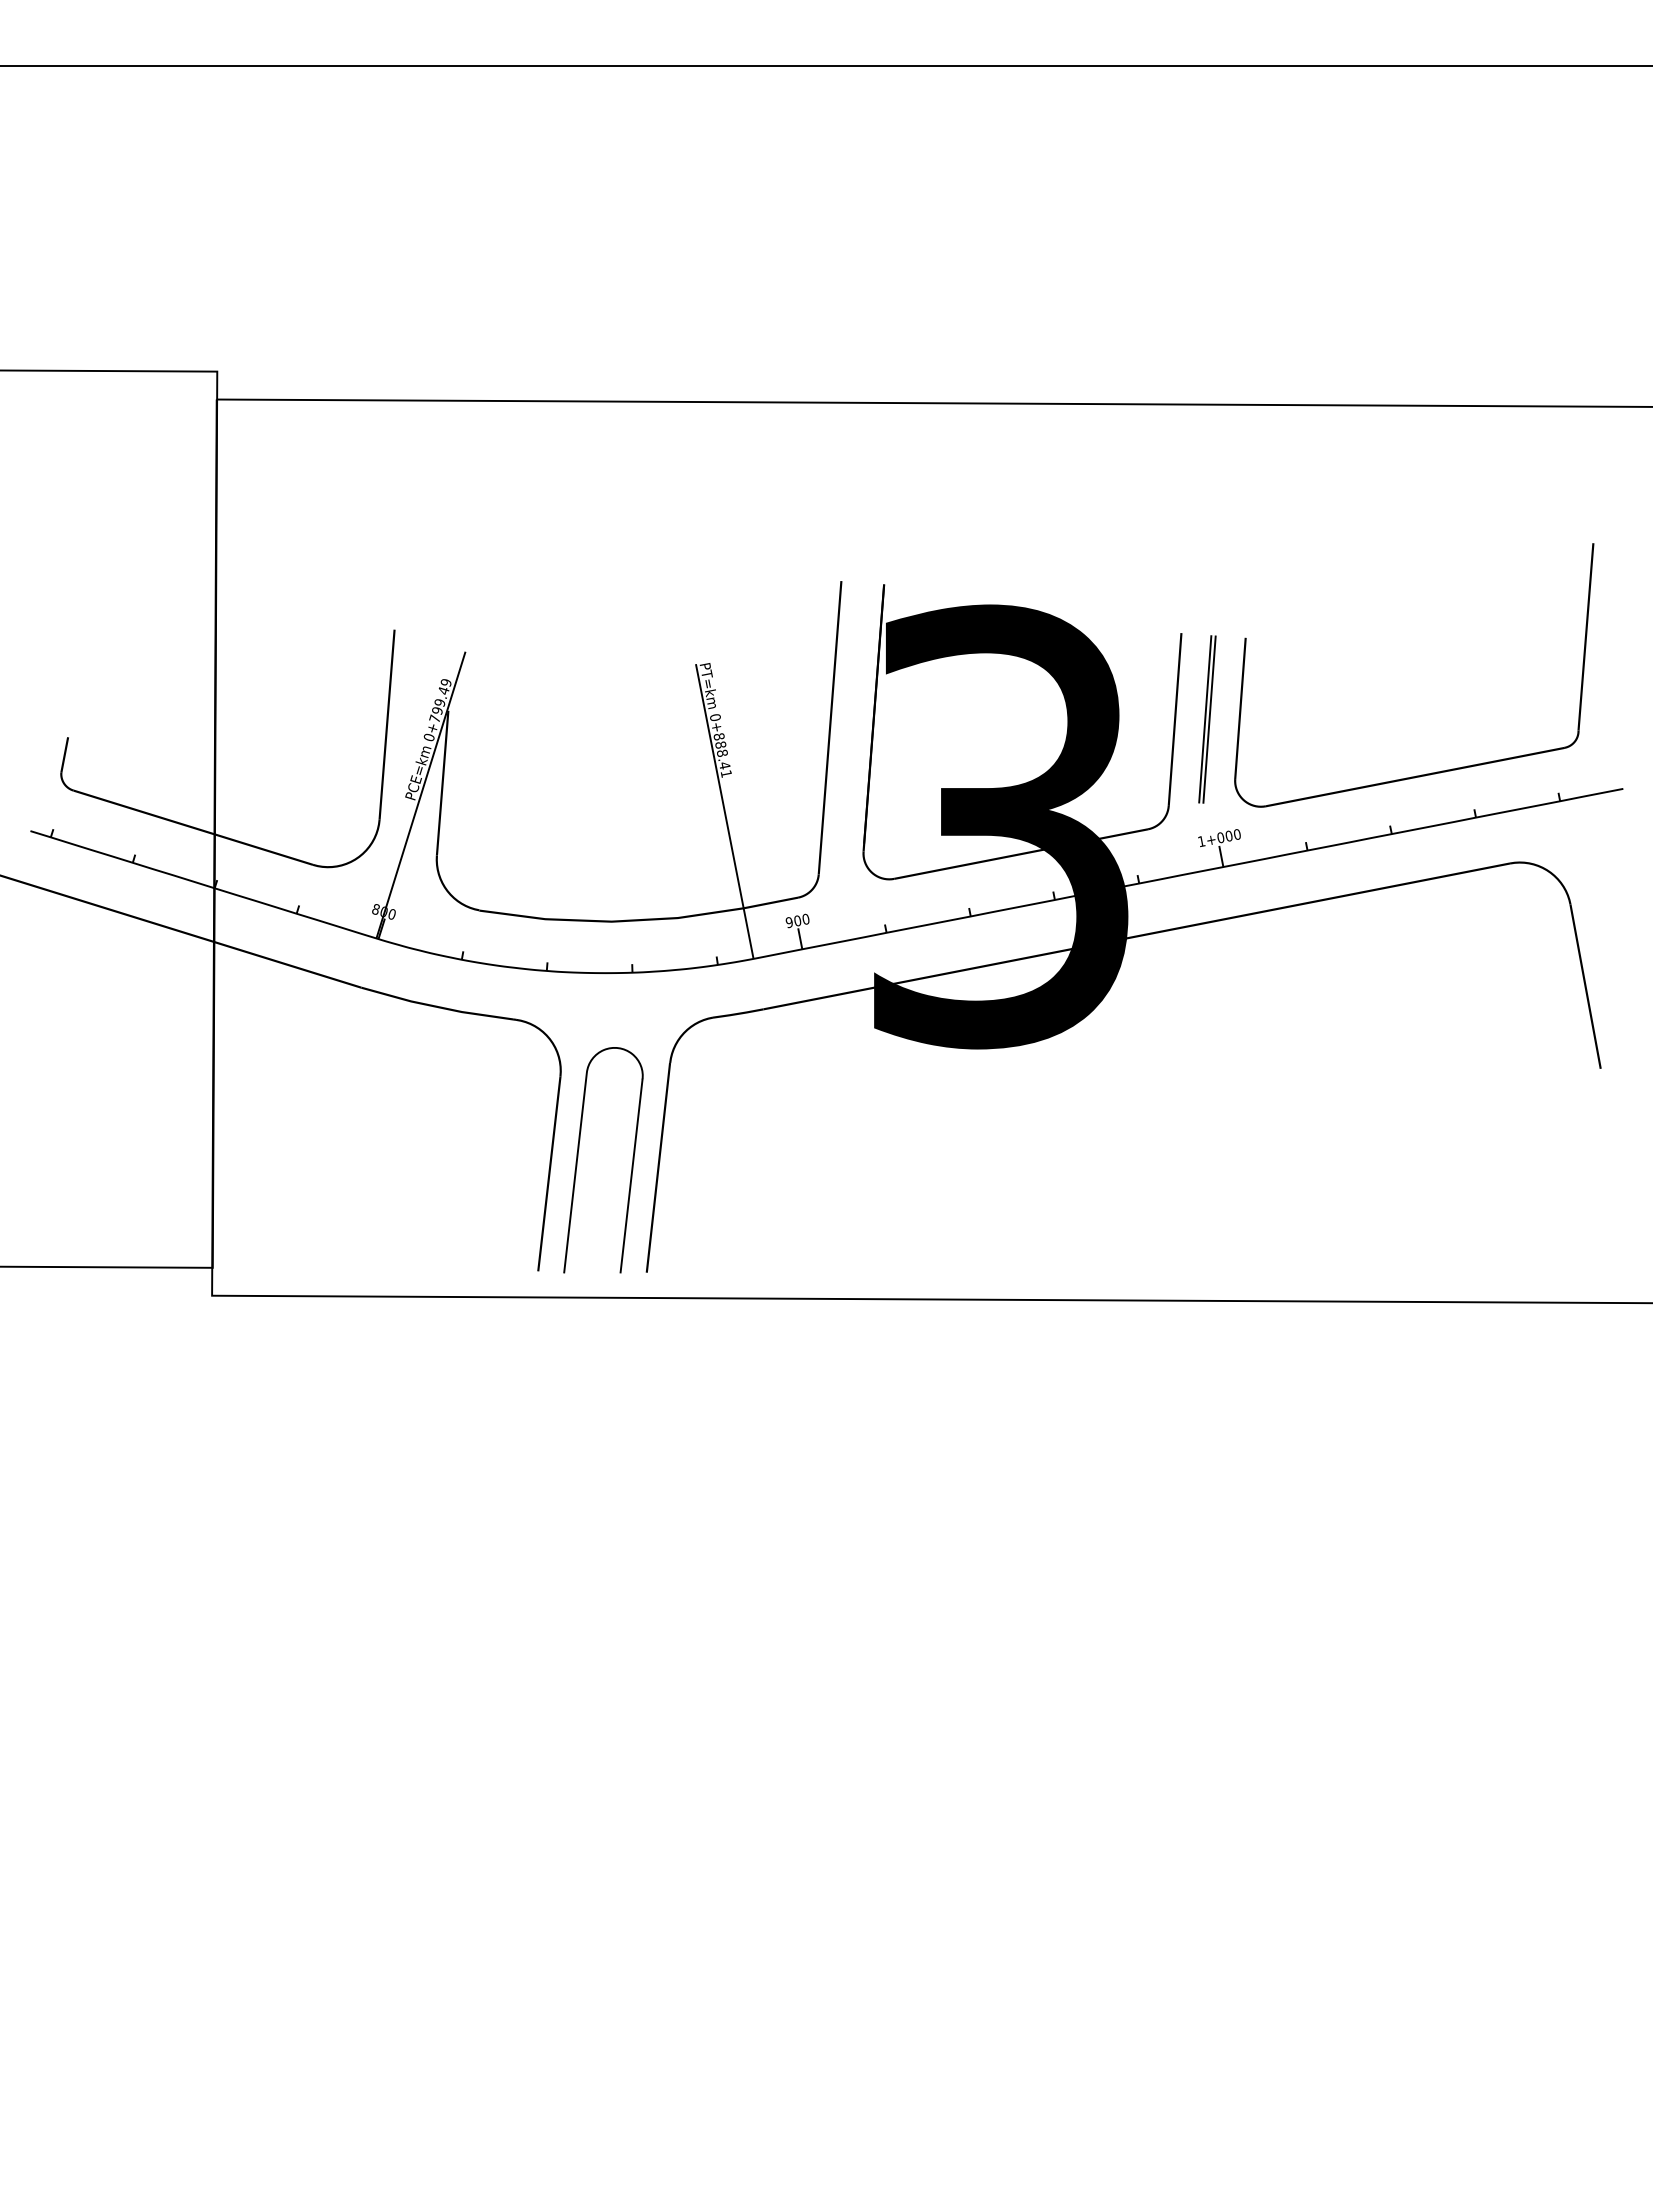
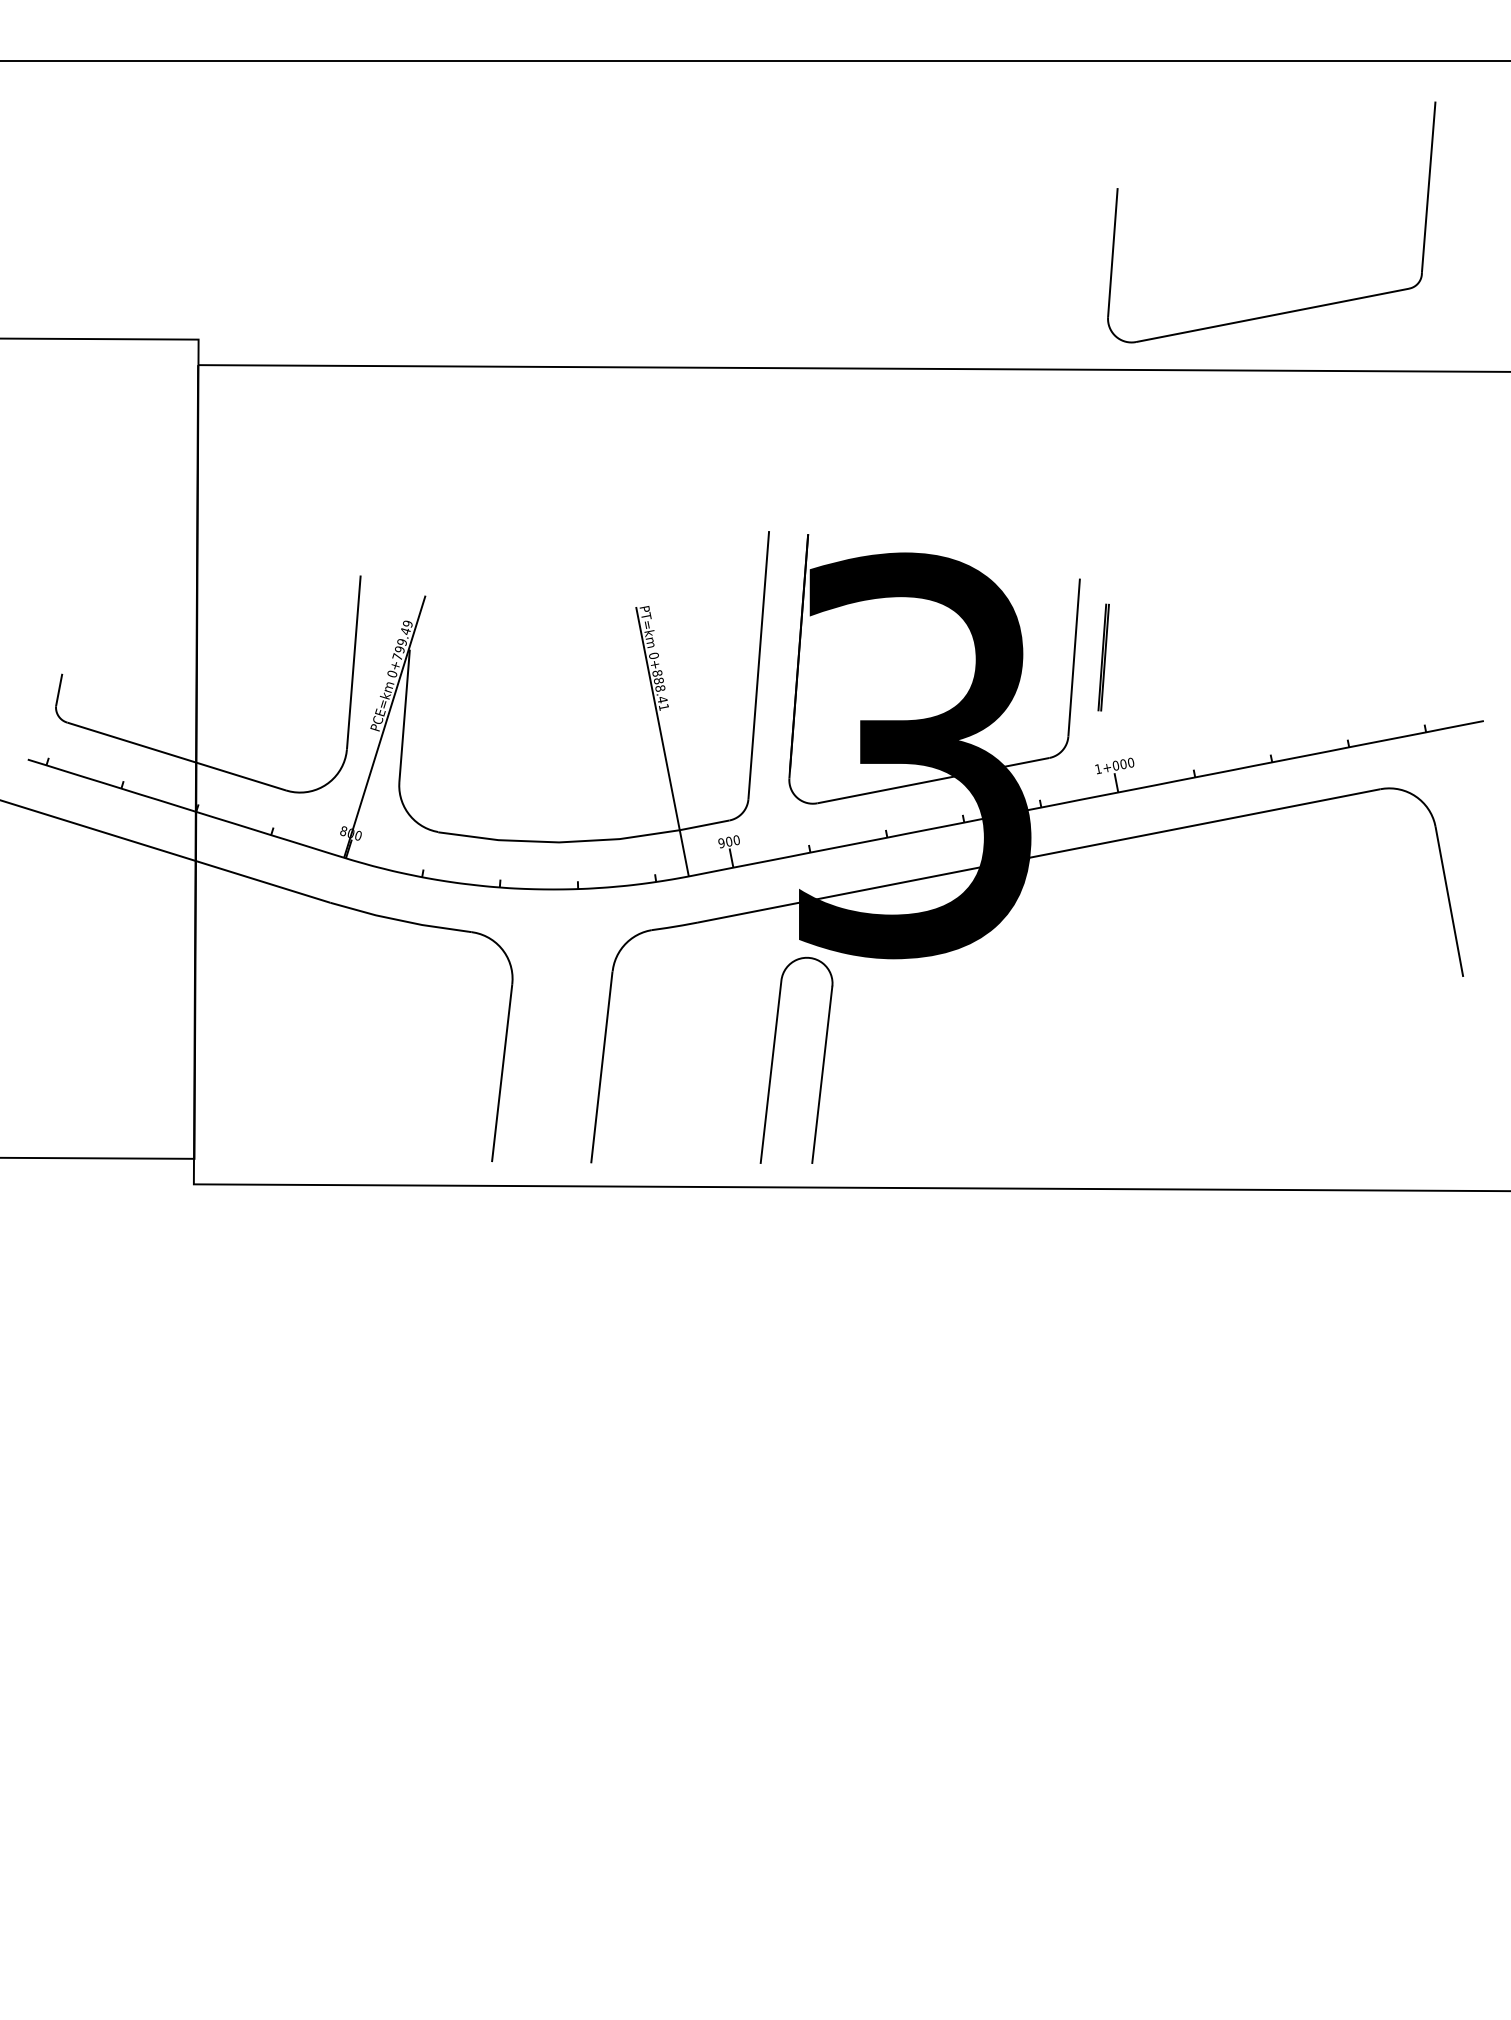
part: (1207, 719) -> (1103, 657), size x0.7
part: (1431, 772) -> (1287, 311), moved
part: (578, 1158) -> (773, 1058), moved

